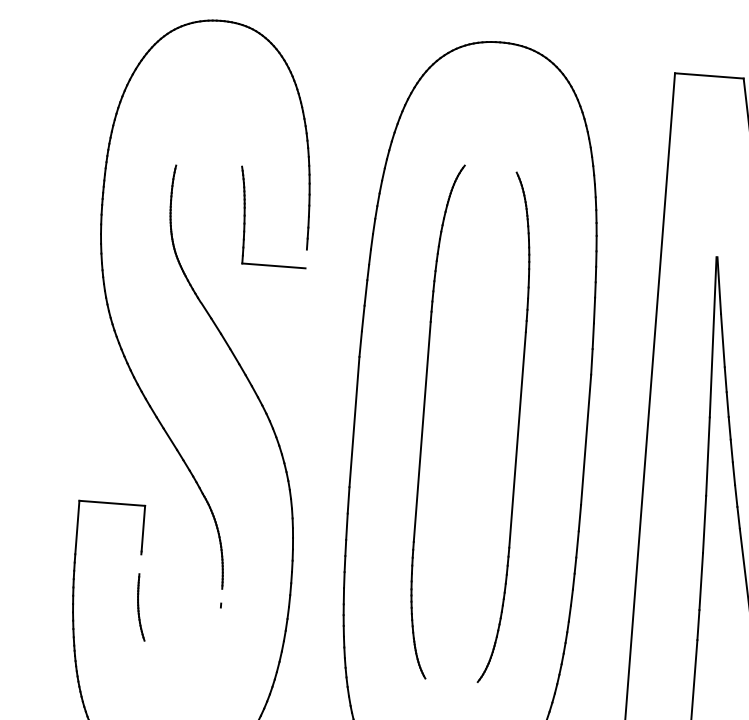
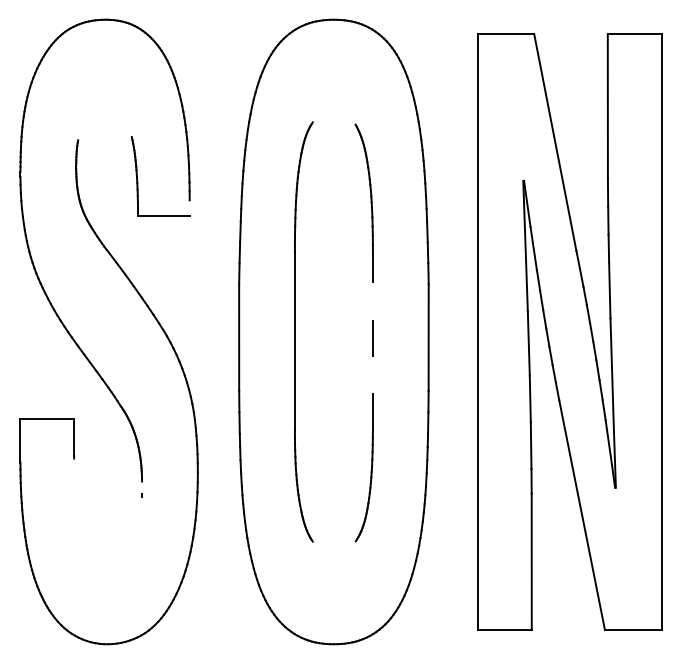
line: (517, 439) -> (372, 341), solid -> dashed
part: (141, 607) -> (77, 501), removed

